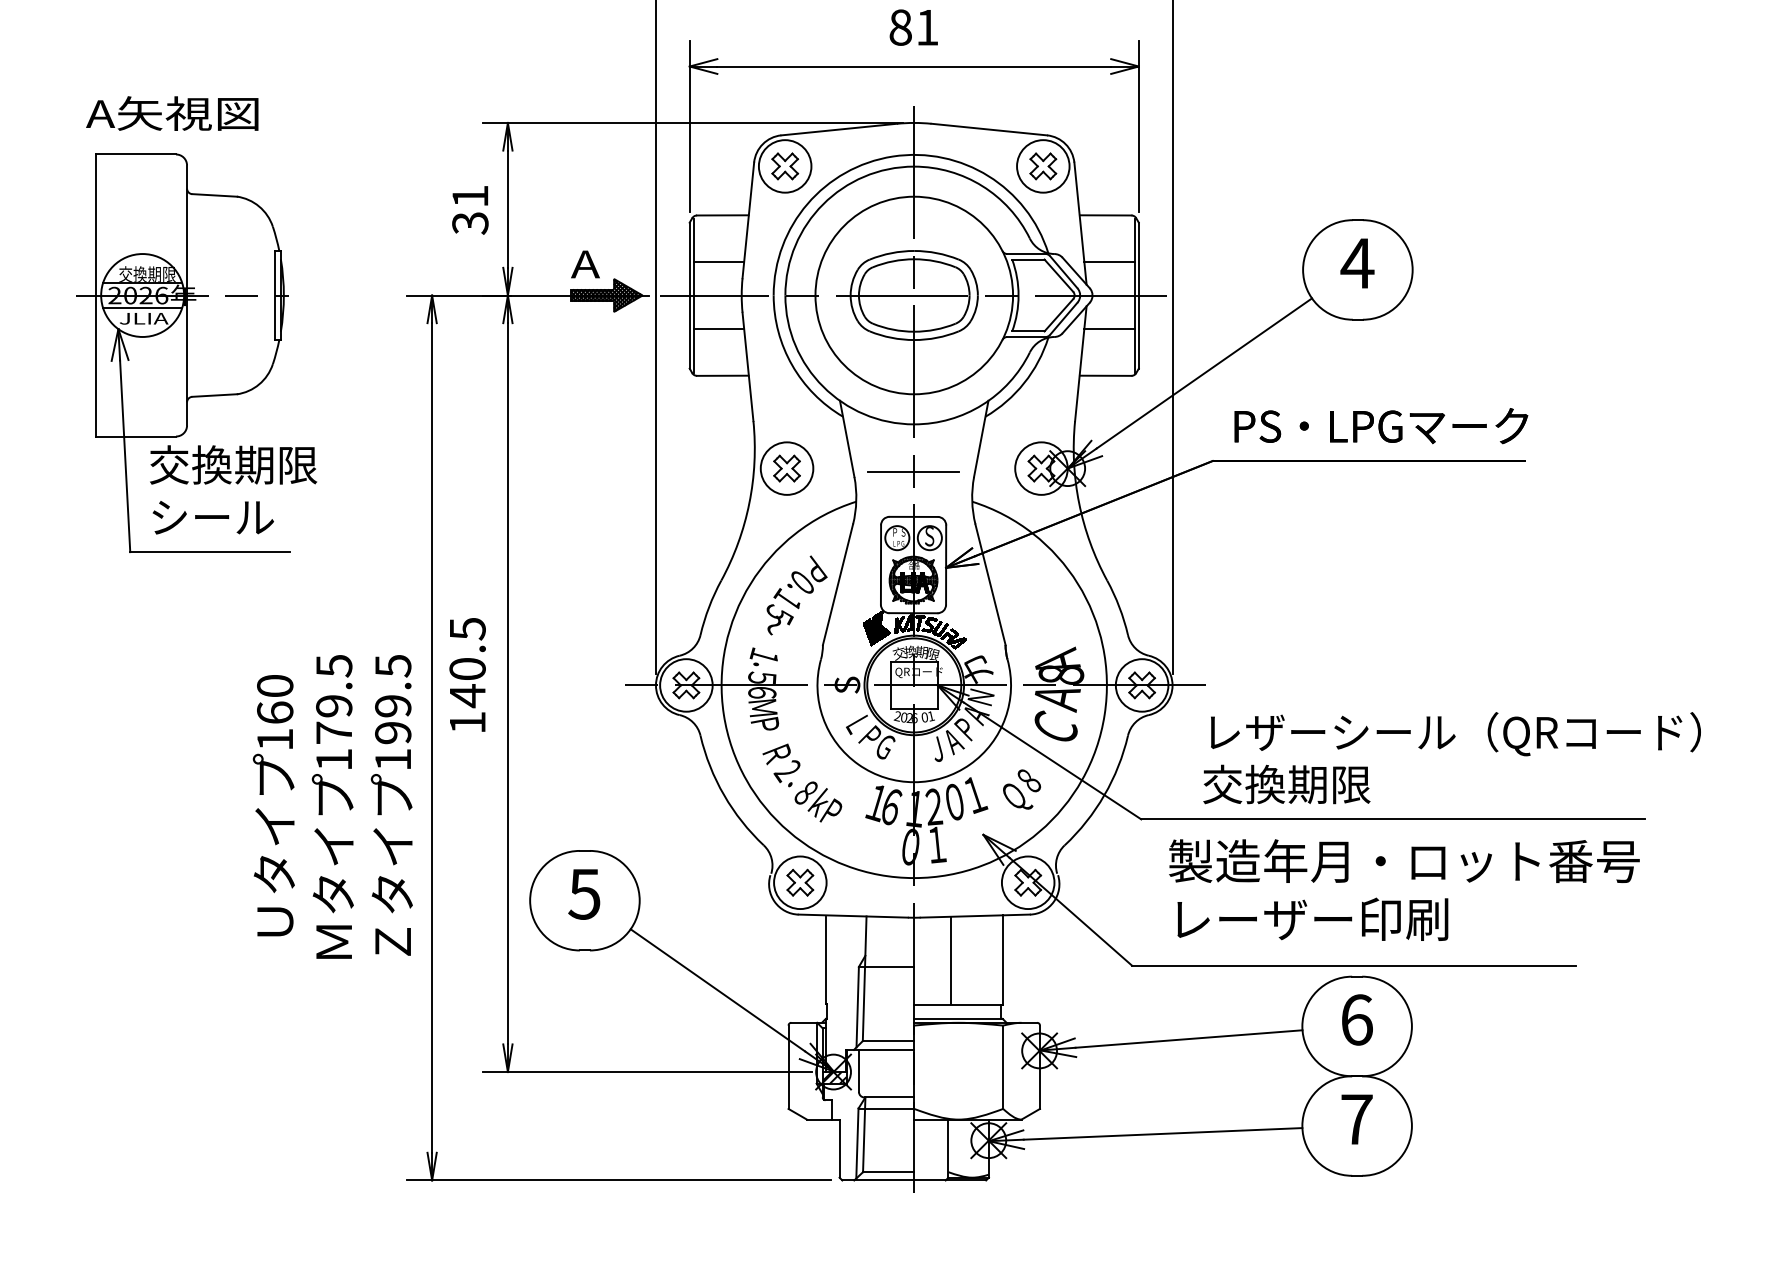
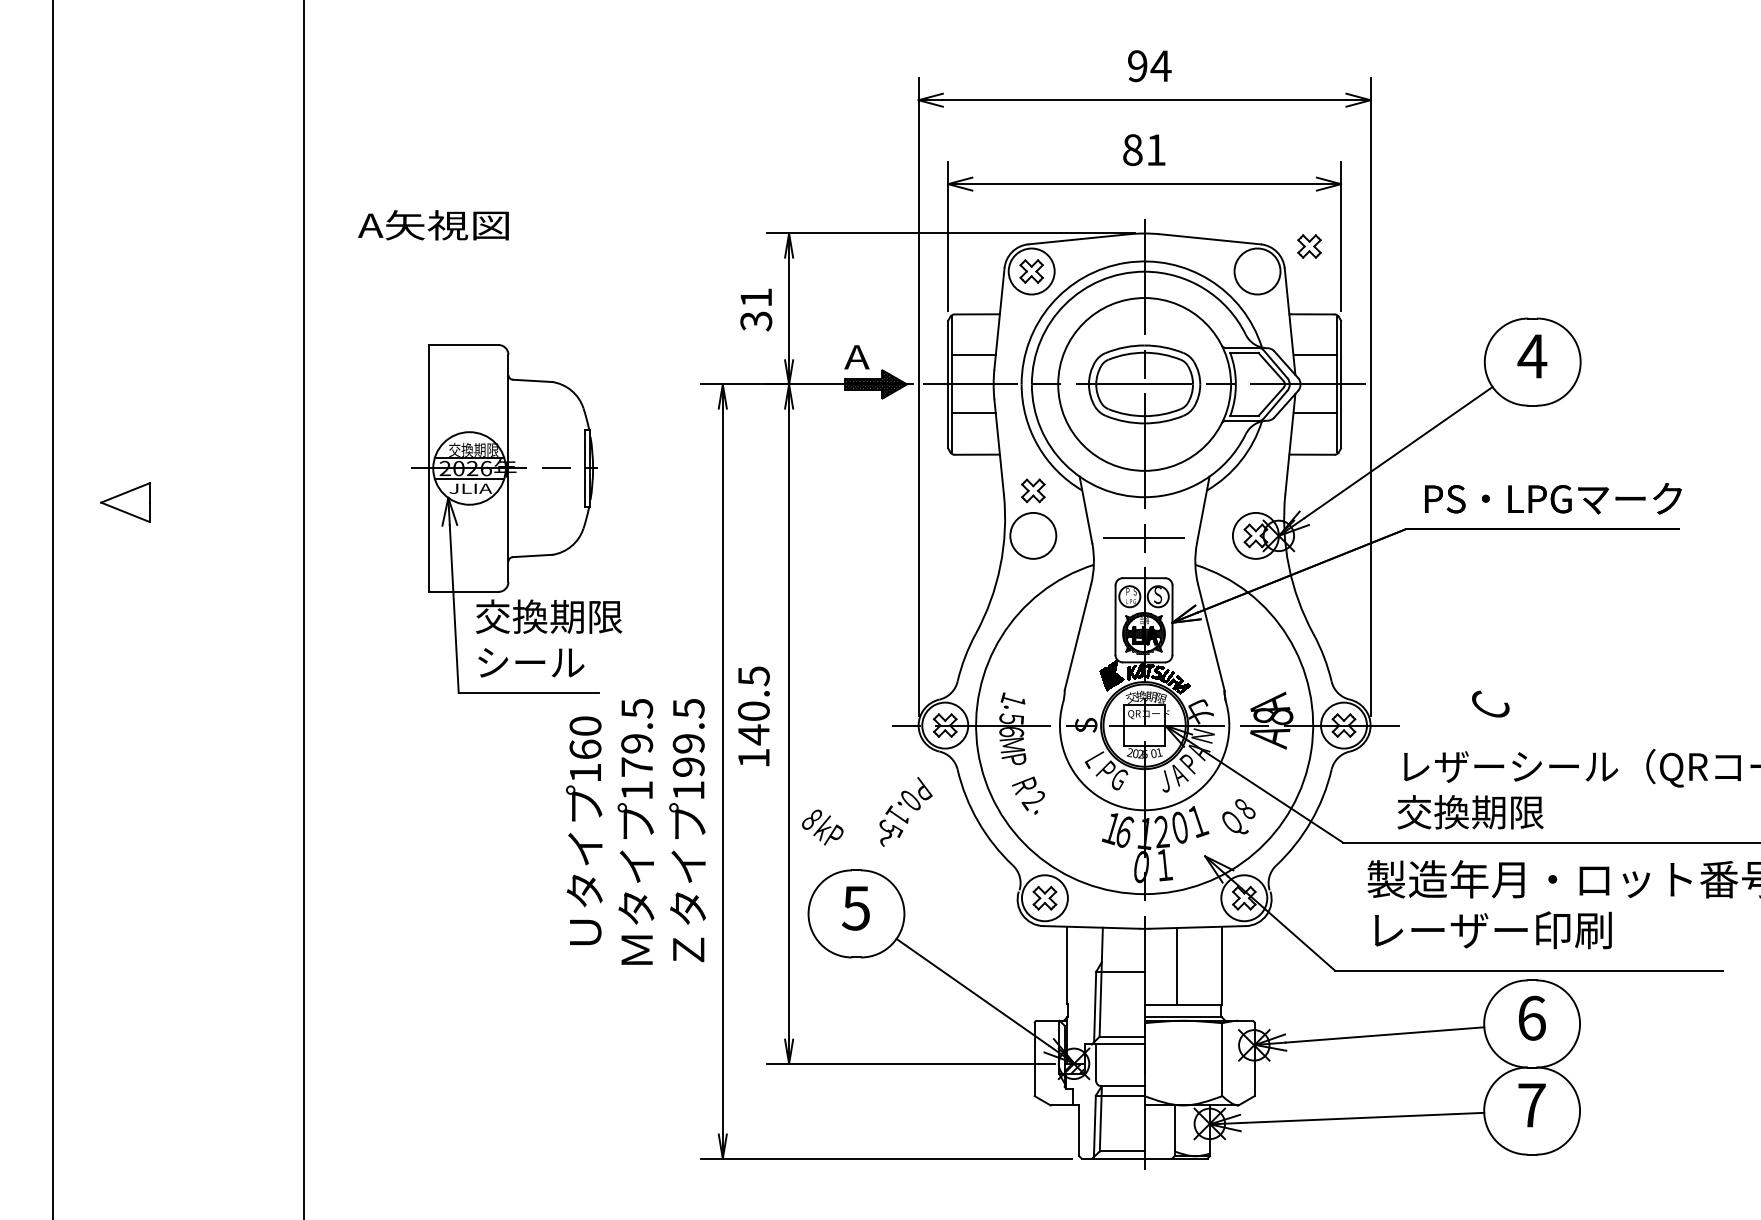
text: (172, 113) -> (433, 225), moved
part: (1043, 166) -> (1309, 246), moved
part: (196, 352) -> (516, 518), moved
part: (787, 468) -> (1033, 490), moved
text: (796, 595) -> (905, 811), moved
text: (1055, 725) -> (1490, 703), moved
text: (818, 801) -> (822, 827), moved

